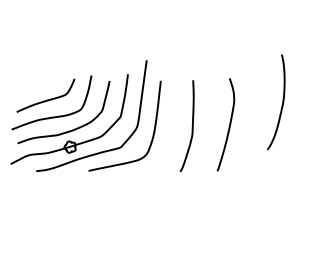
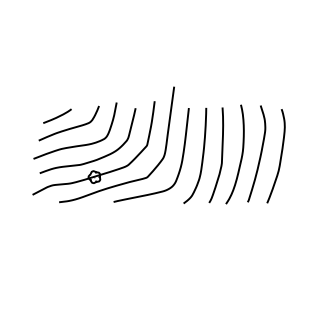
line: (35, 87) -> (58, 115), added
curve: (281, 105) -> (240, 157), moved
curve: (248, 127) -> (280, 156), added
curve: (172, 129) -> (201, 158), added

